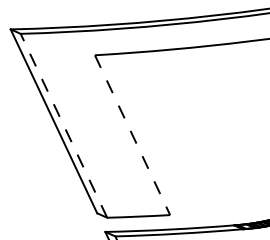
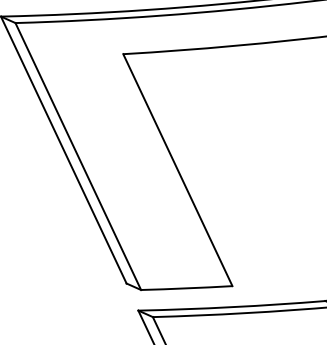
line: (63, 125) -> (77, 156), dashed -> solid
line: (132, 135) -> (177, 170), dashed -> solid

